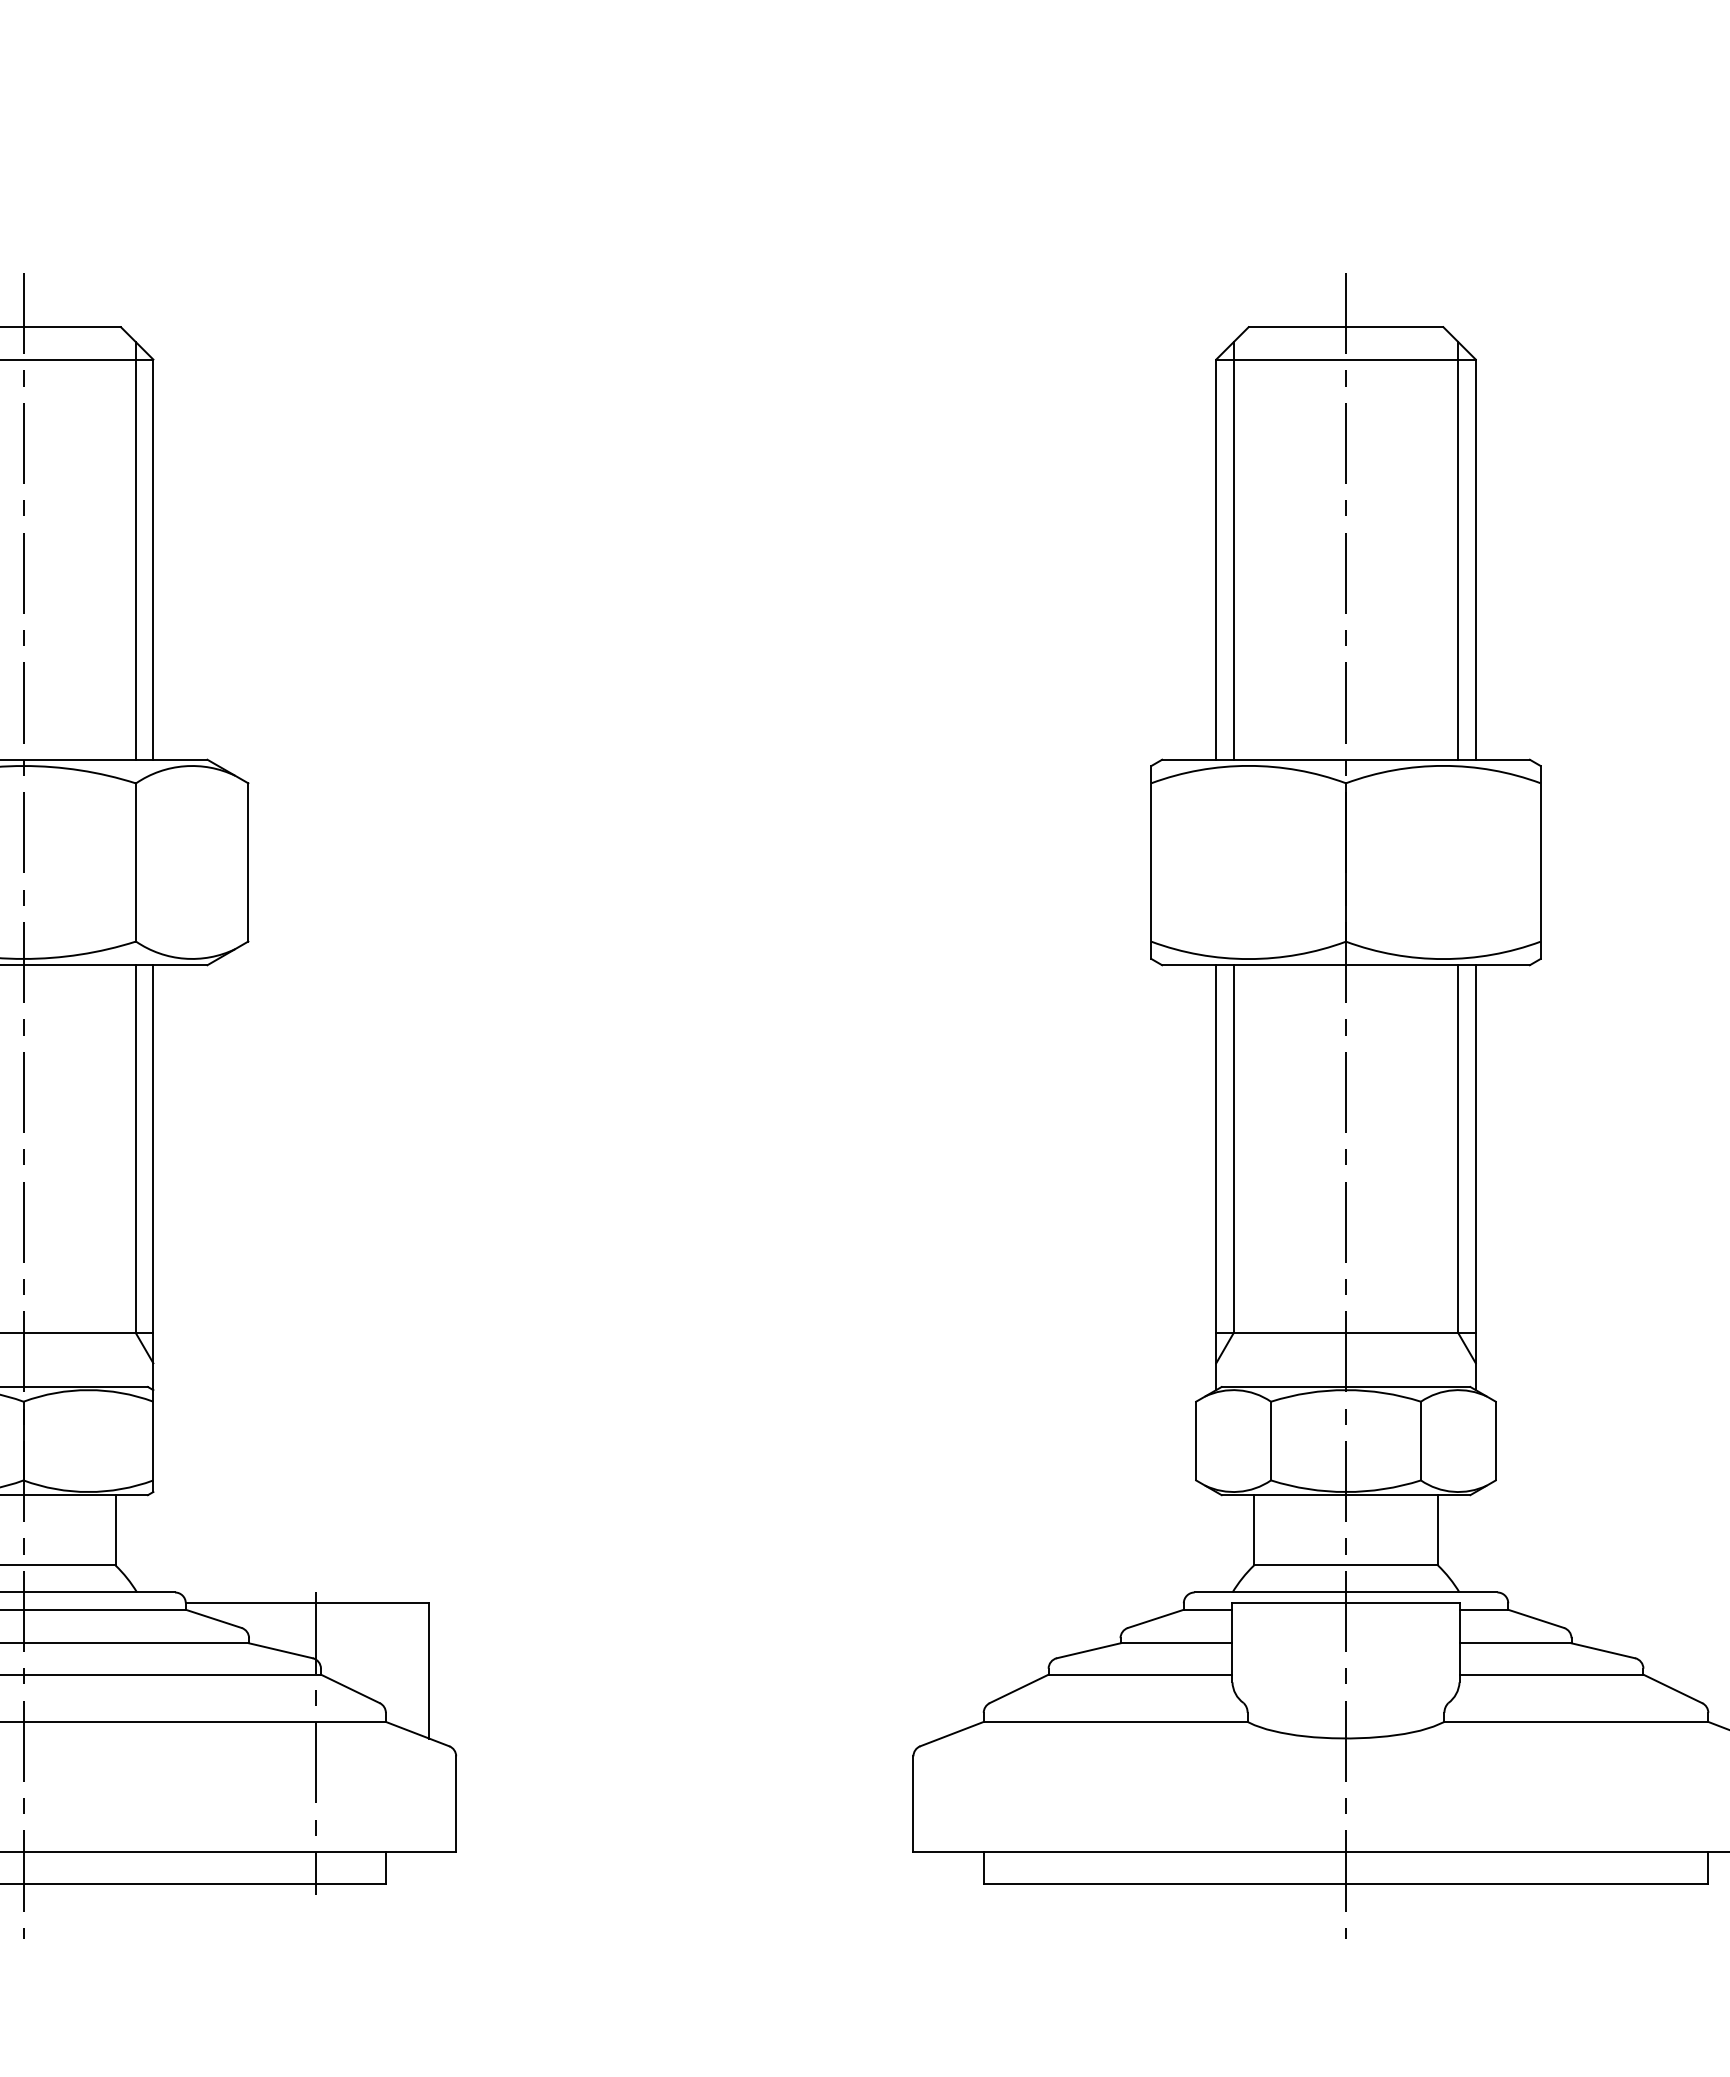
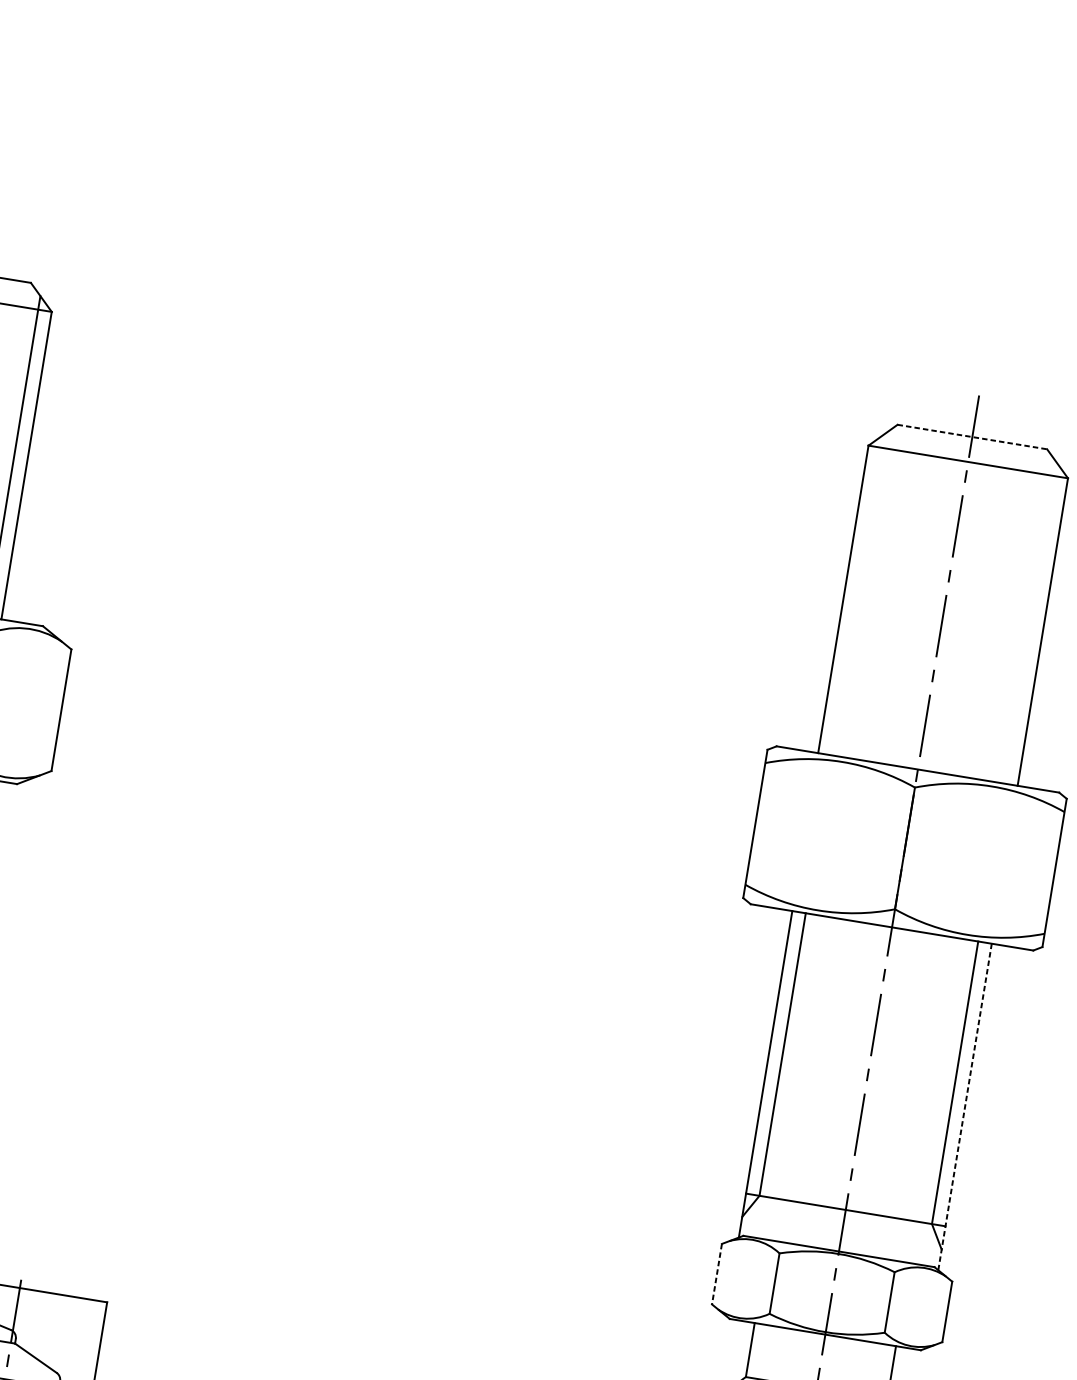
line: (1346, 327) -> (972, 437), solid -> dashed
line: (1233, 550) -> (857, 594), removed
line: (1458, 550) -> (1030, 622), removed
line: (1475, 1177) -> (964, 1106), solid -> dashed
line: (1196, 1441) -> (717, 1274), solid -> dashed

